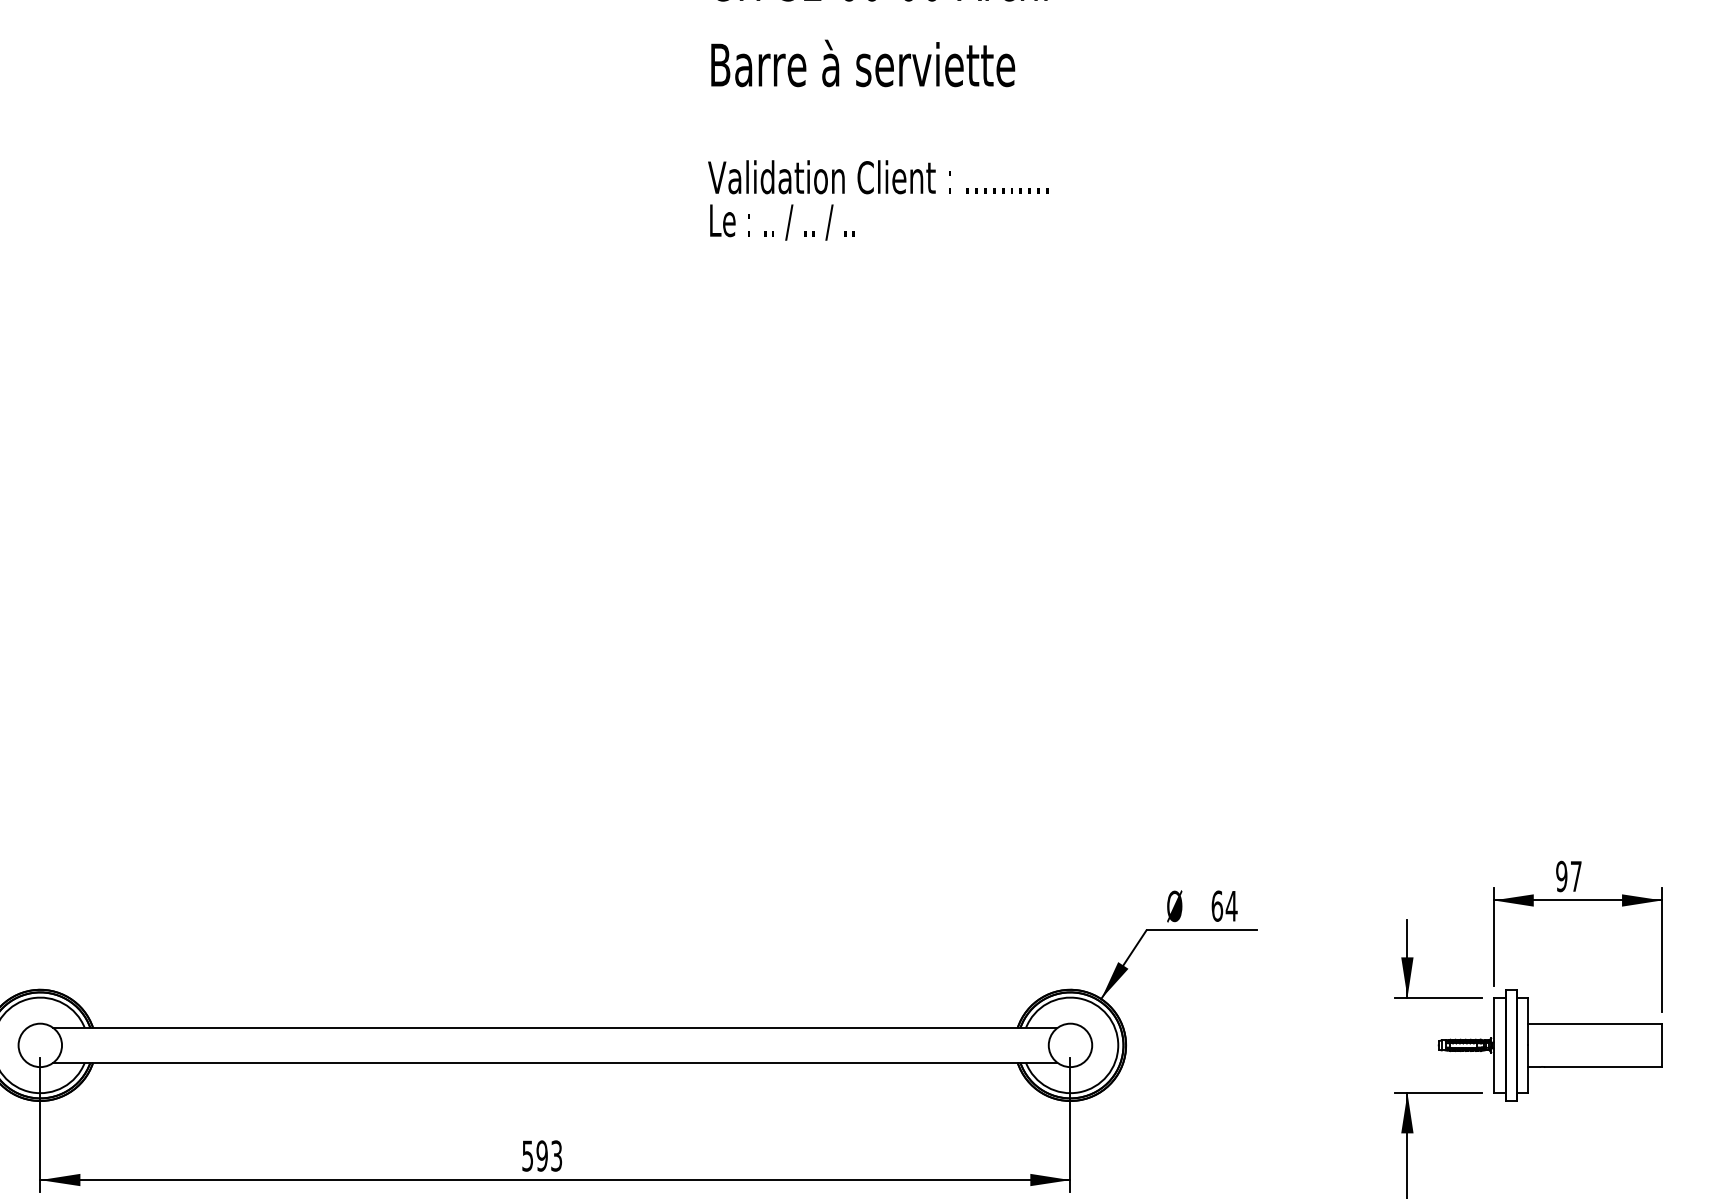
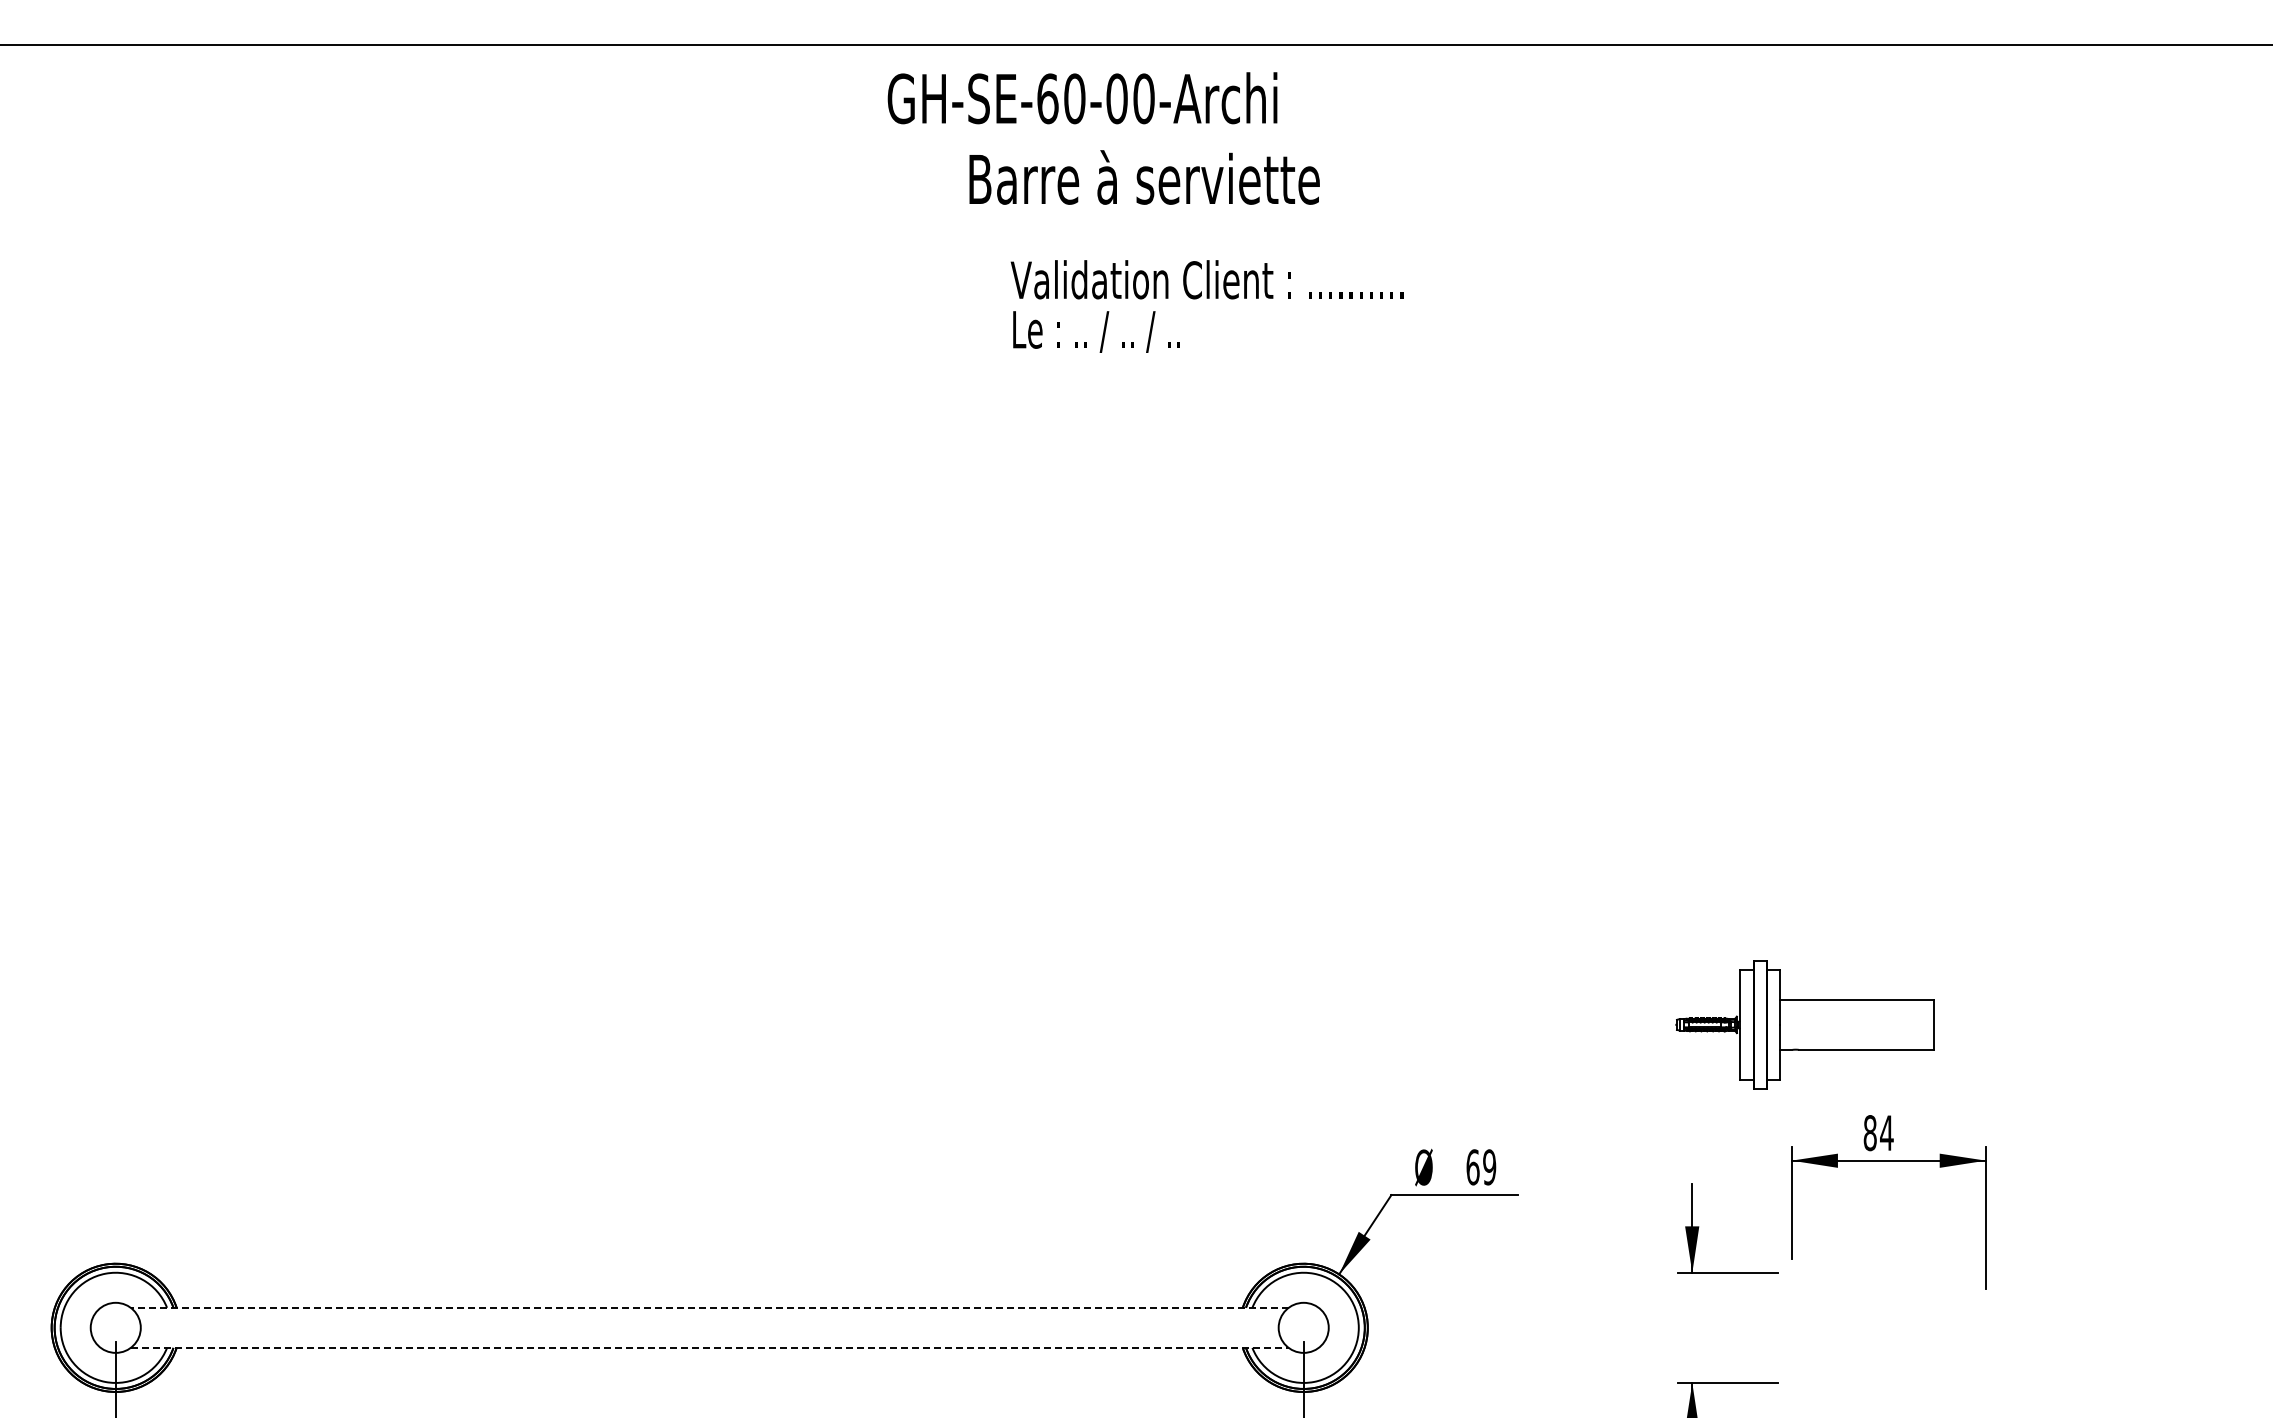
text: (863, 63) -> (1144, 177), moved
text: (877, 200) -> (1206, 306), moved
text: (1568, 876) -> (1878, 1133), 97 -> 84
text: (1231, 906) -> (1489, 1167), 64 -> 69
line: (555, 1027) -> (709, 1307), solid -> dashed
part: (1549, 1045) -> (1804, 1024), moved
line: (555, 1062) -> (709, 1347), solid -> dashed

